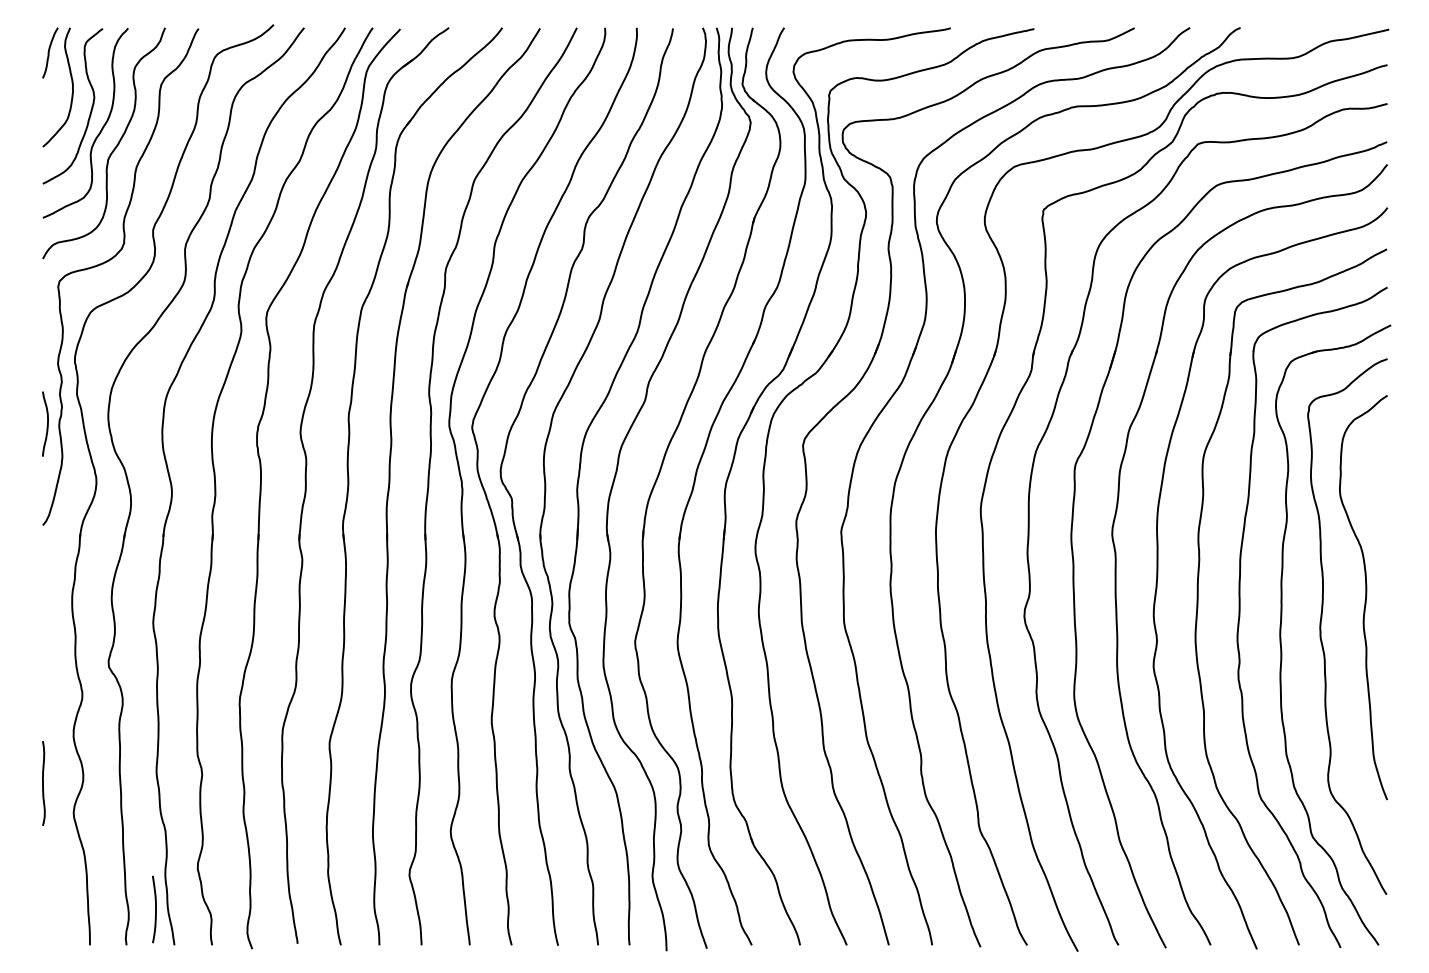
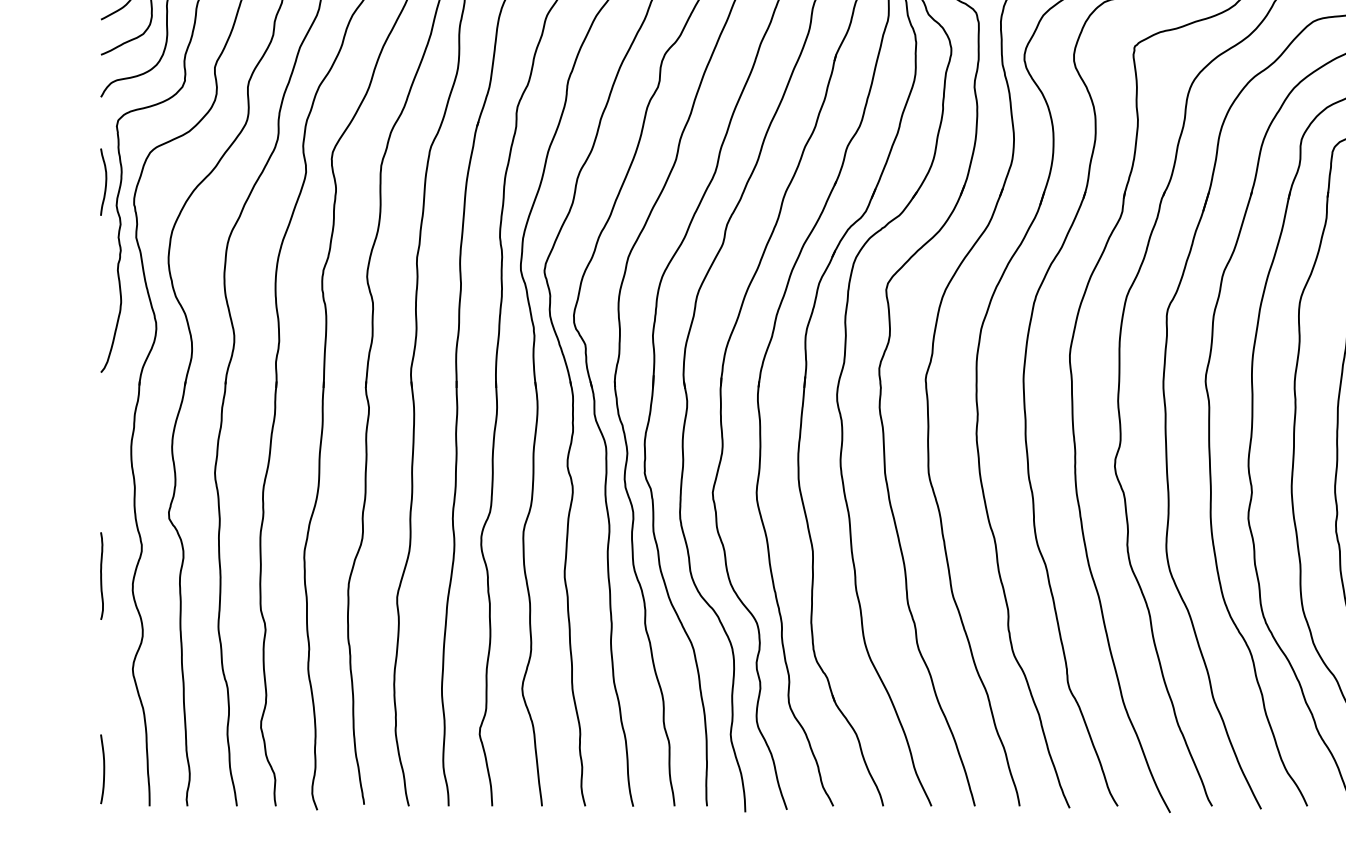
curve: (47, 423) -> (105, 181), moved
curve: (43, 783) -> (101, 576), moved
curve: (155, 909) -> (103, 769), moved

